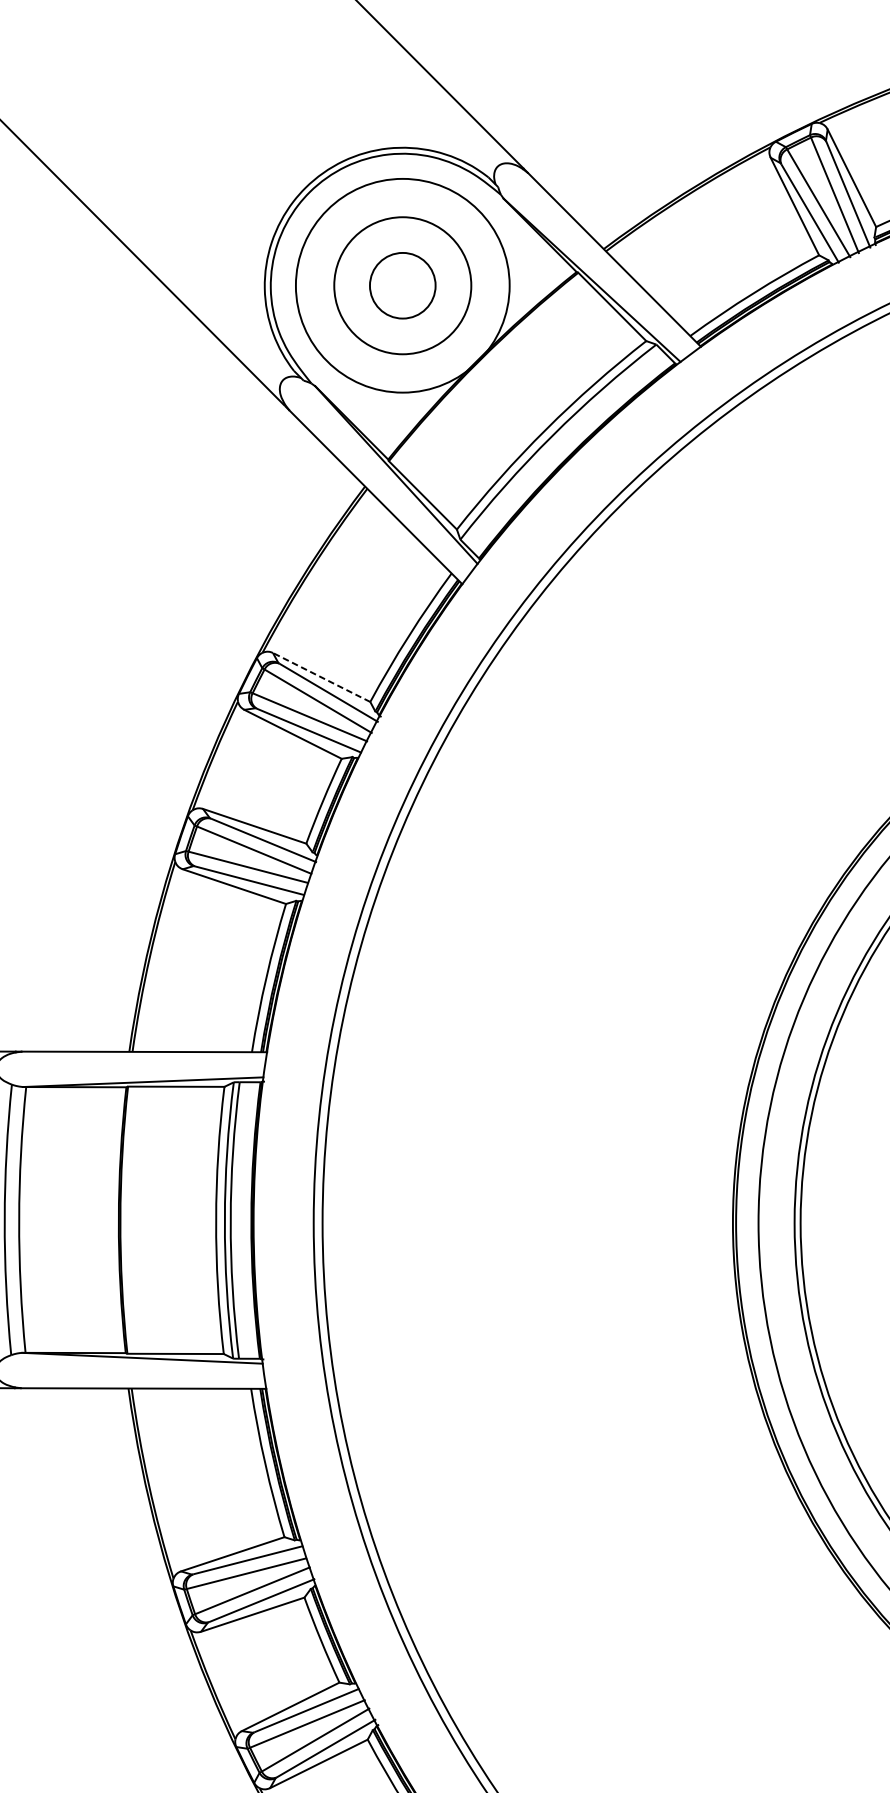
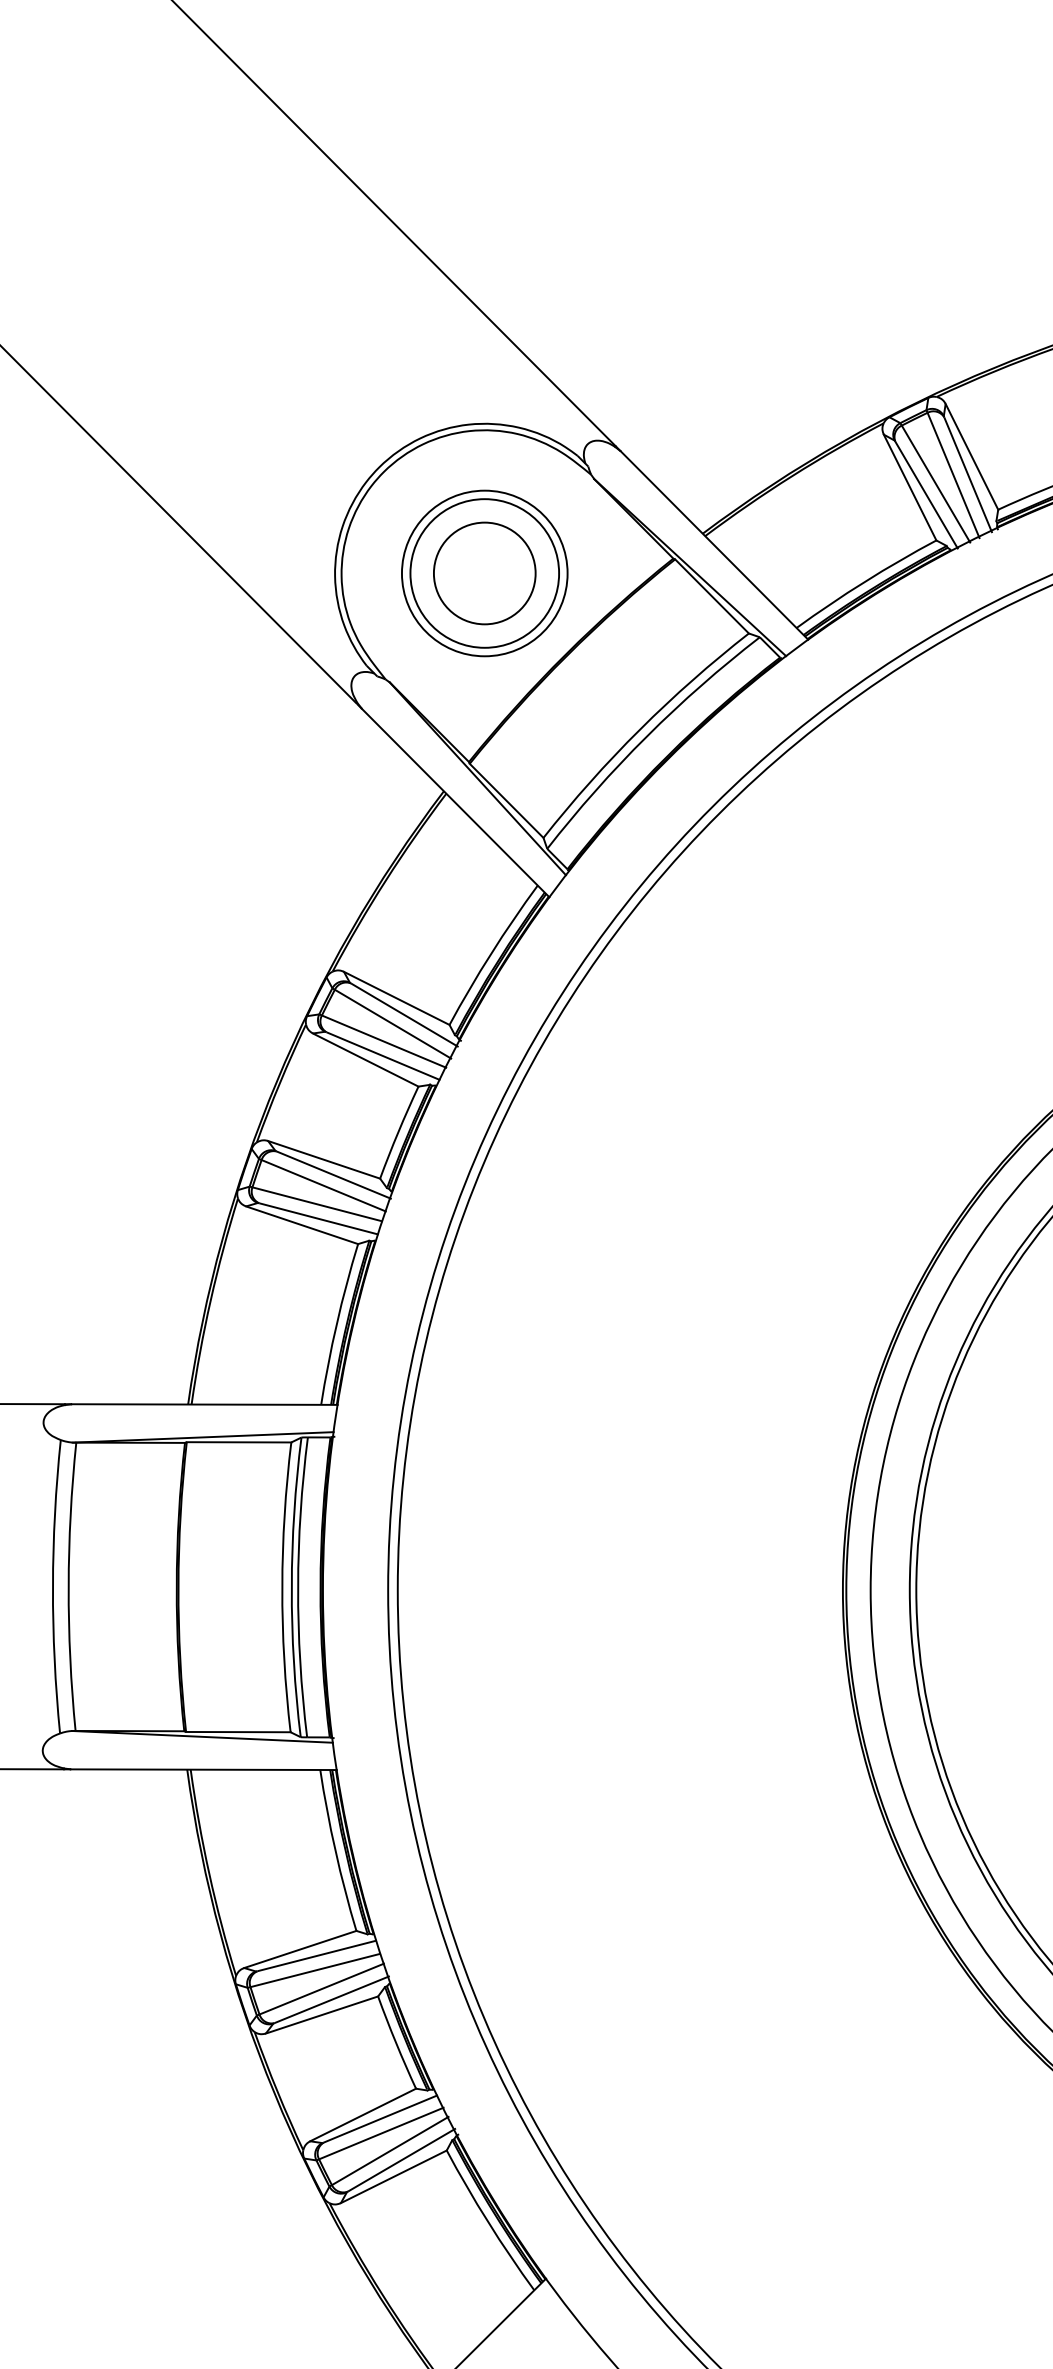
circle: (402, 285) -> (484, 573), size x0.71
circle: (402, 285) -> (484, 573), size x1.43
line: (321, 677) -> (396, 998), dashed -> solid

